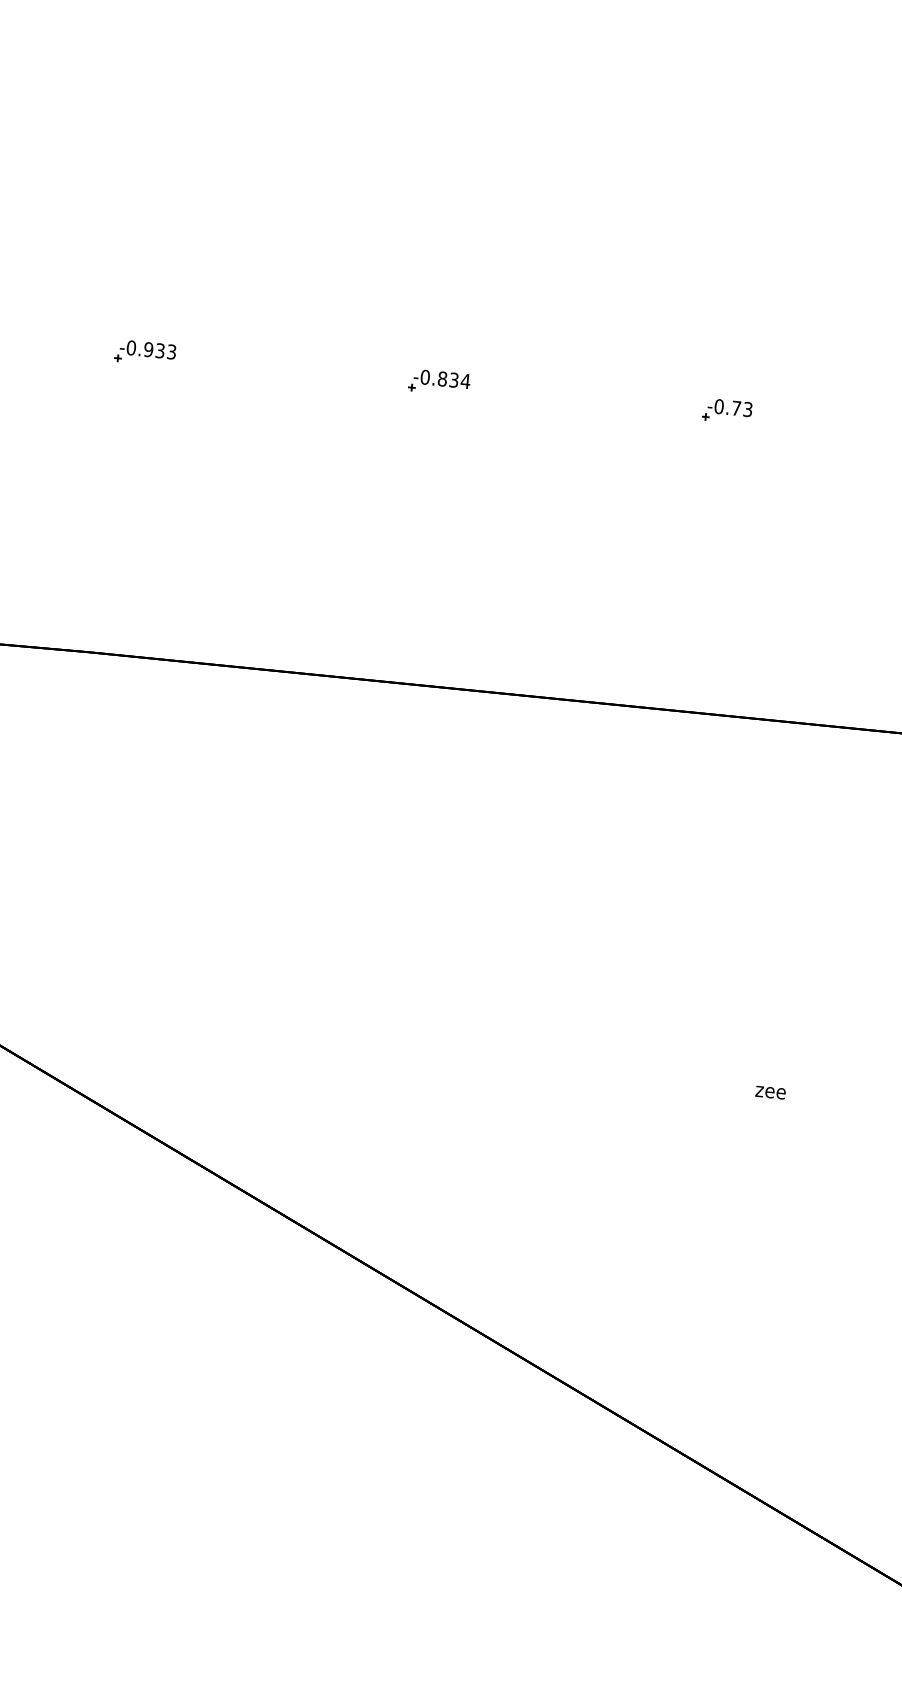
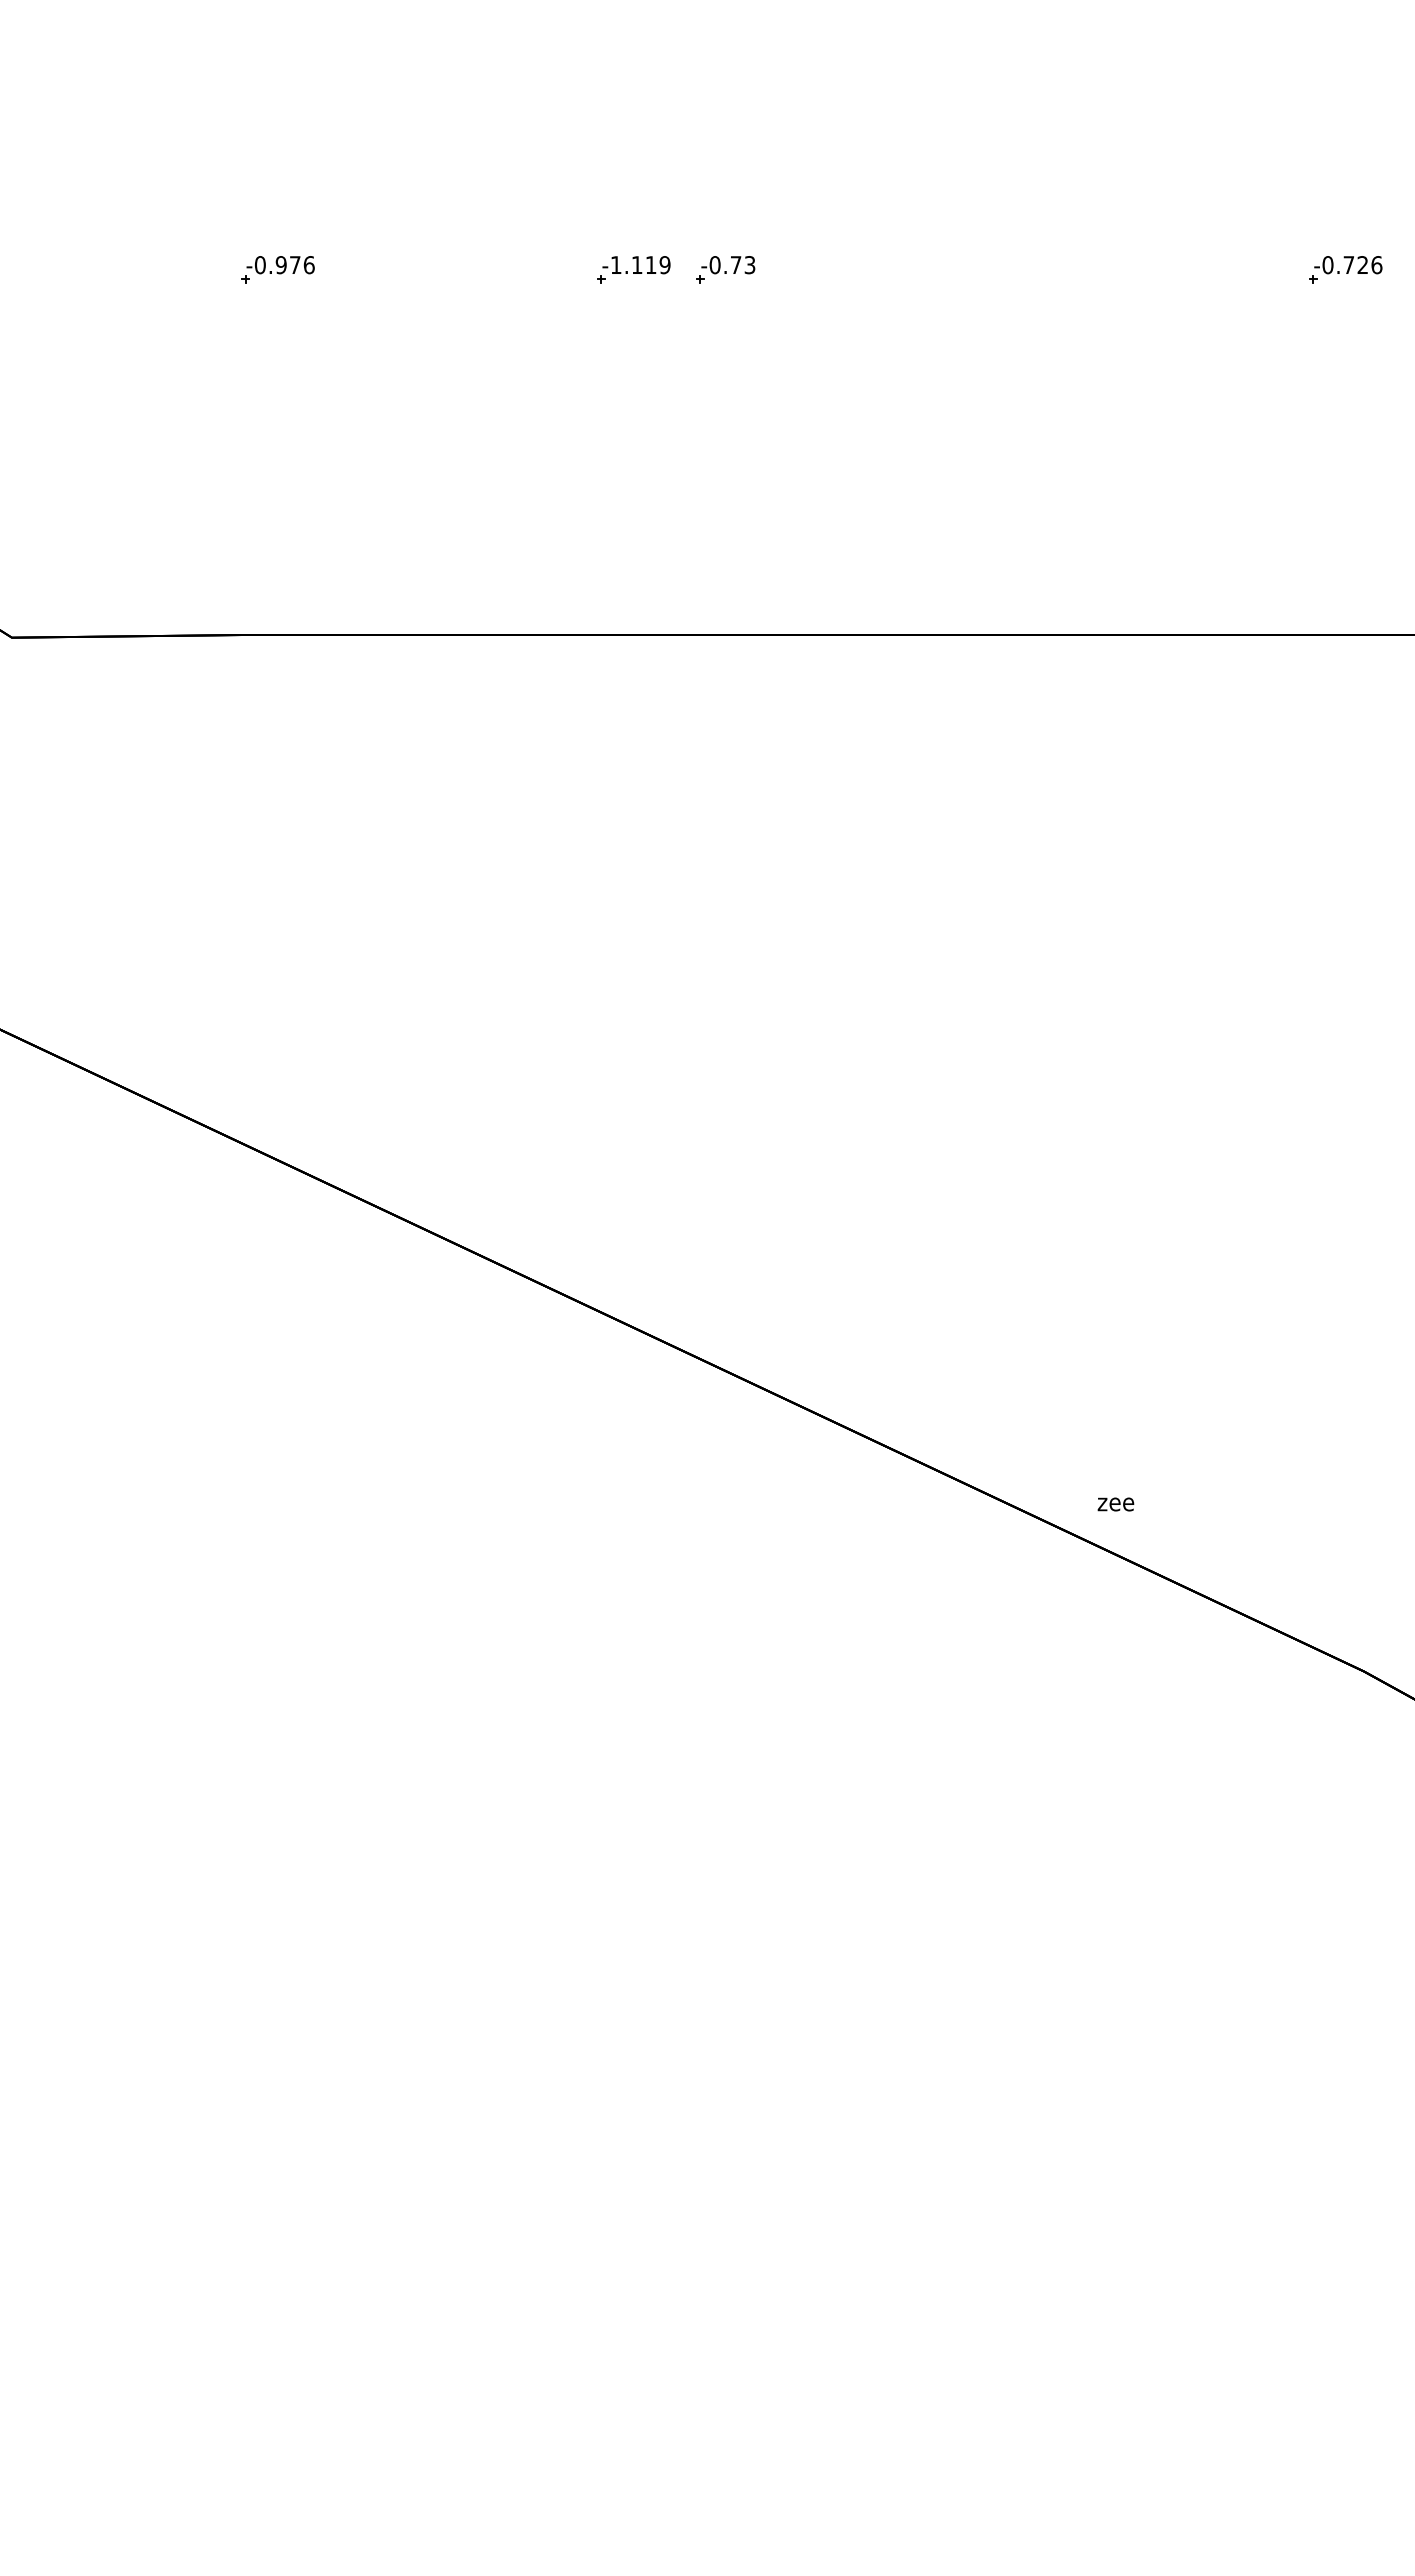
text: (166, 351) -> (302, 265), -0.933 -> -0.976
text: (445, 379) -> (640, 265), -0.834 -> -1.119
part: (727, 411) -> (725, 269), moved
text: (770, 1092) -> (1115, 1504), moved

